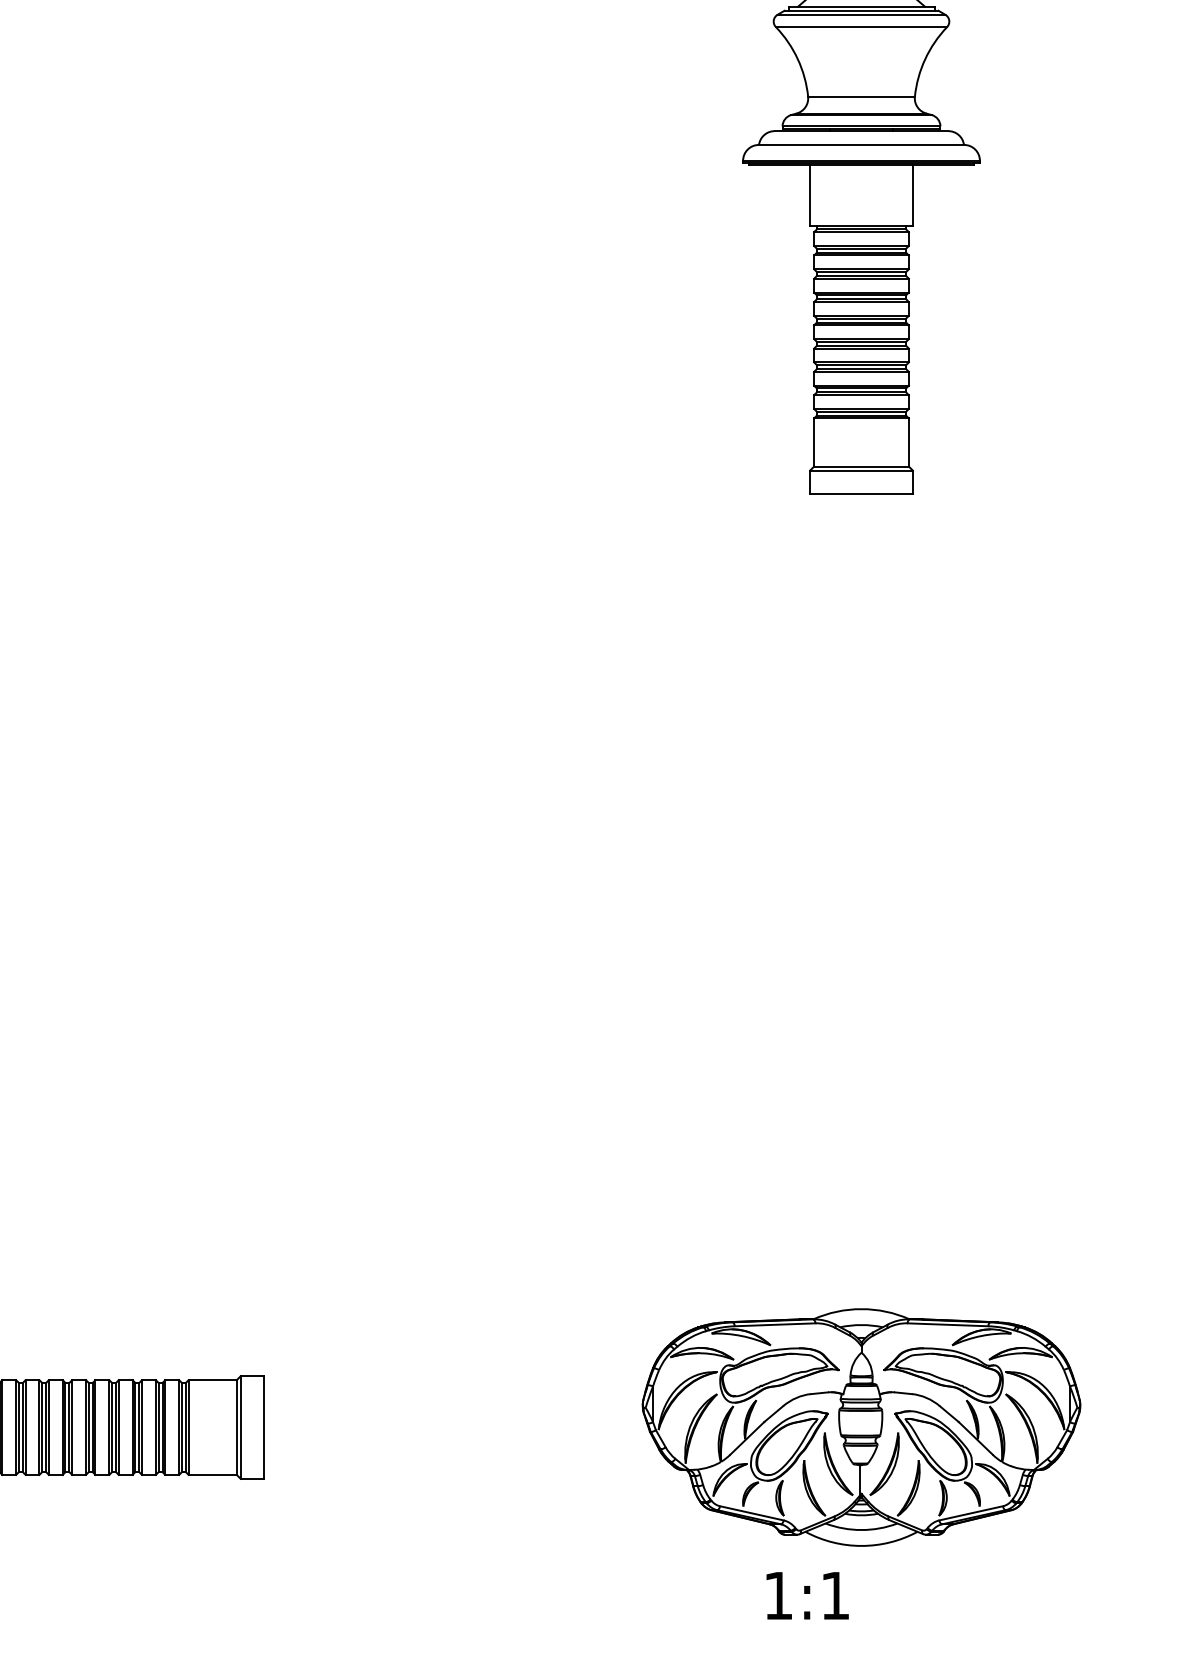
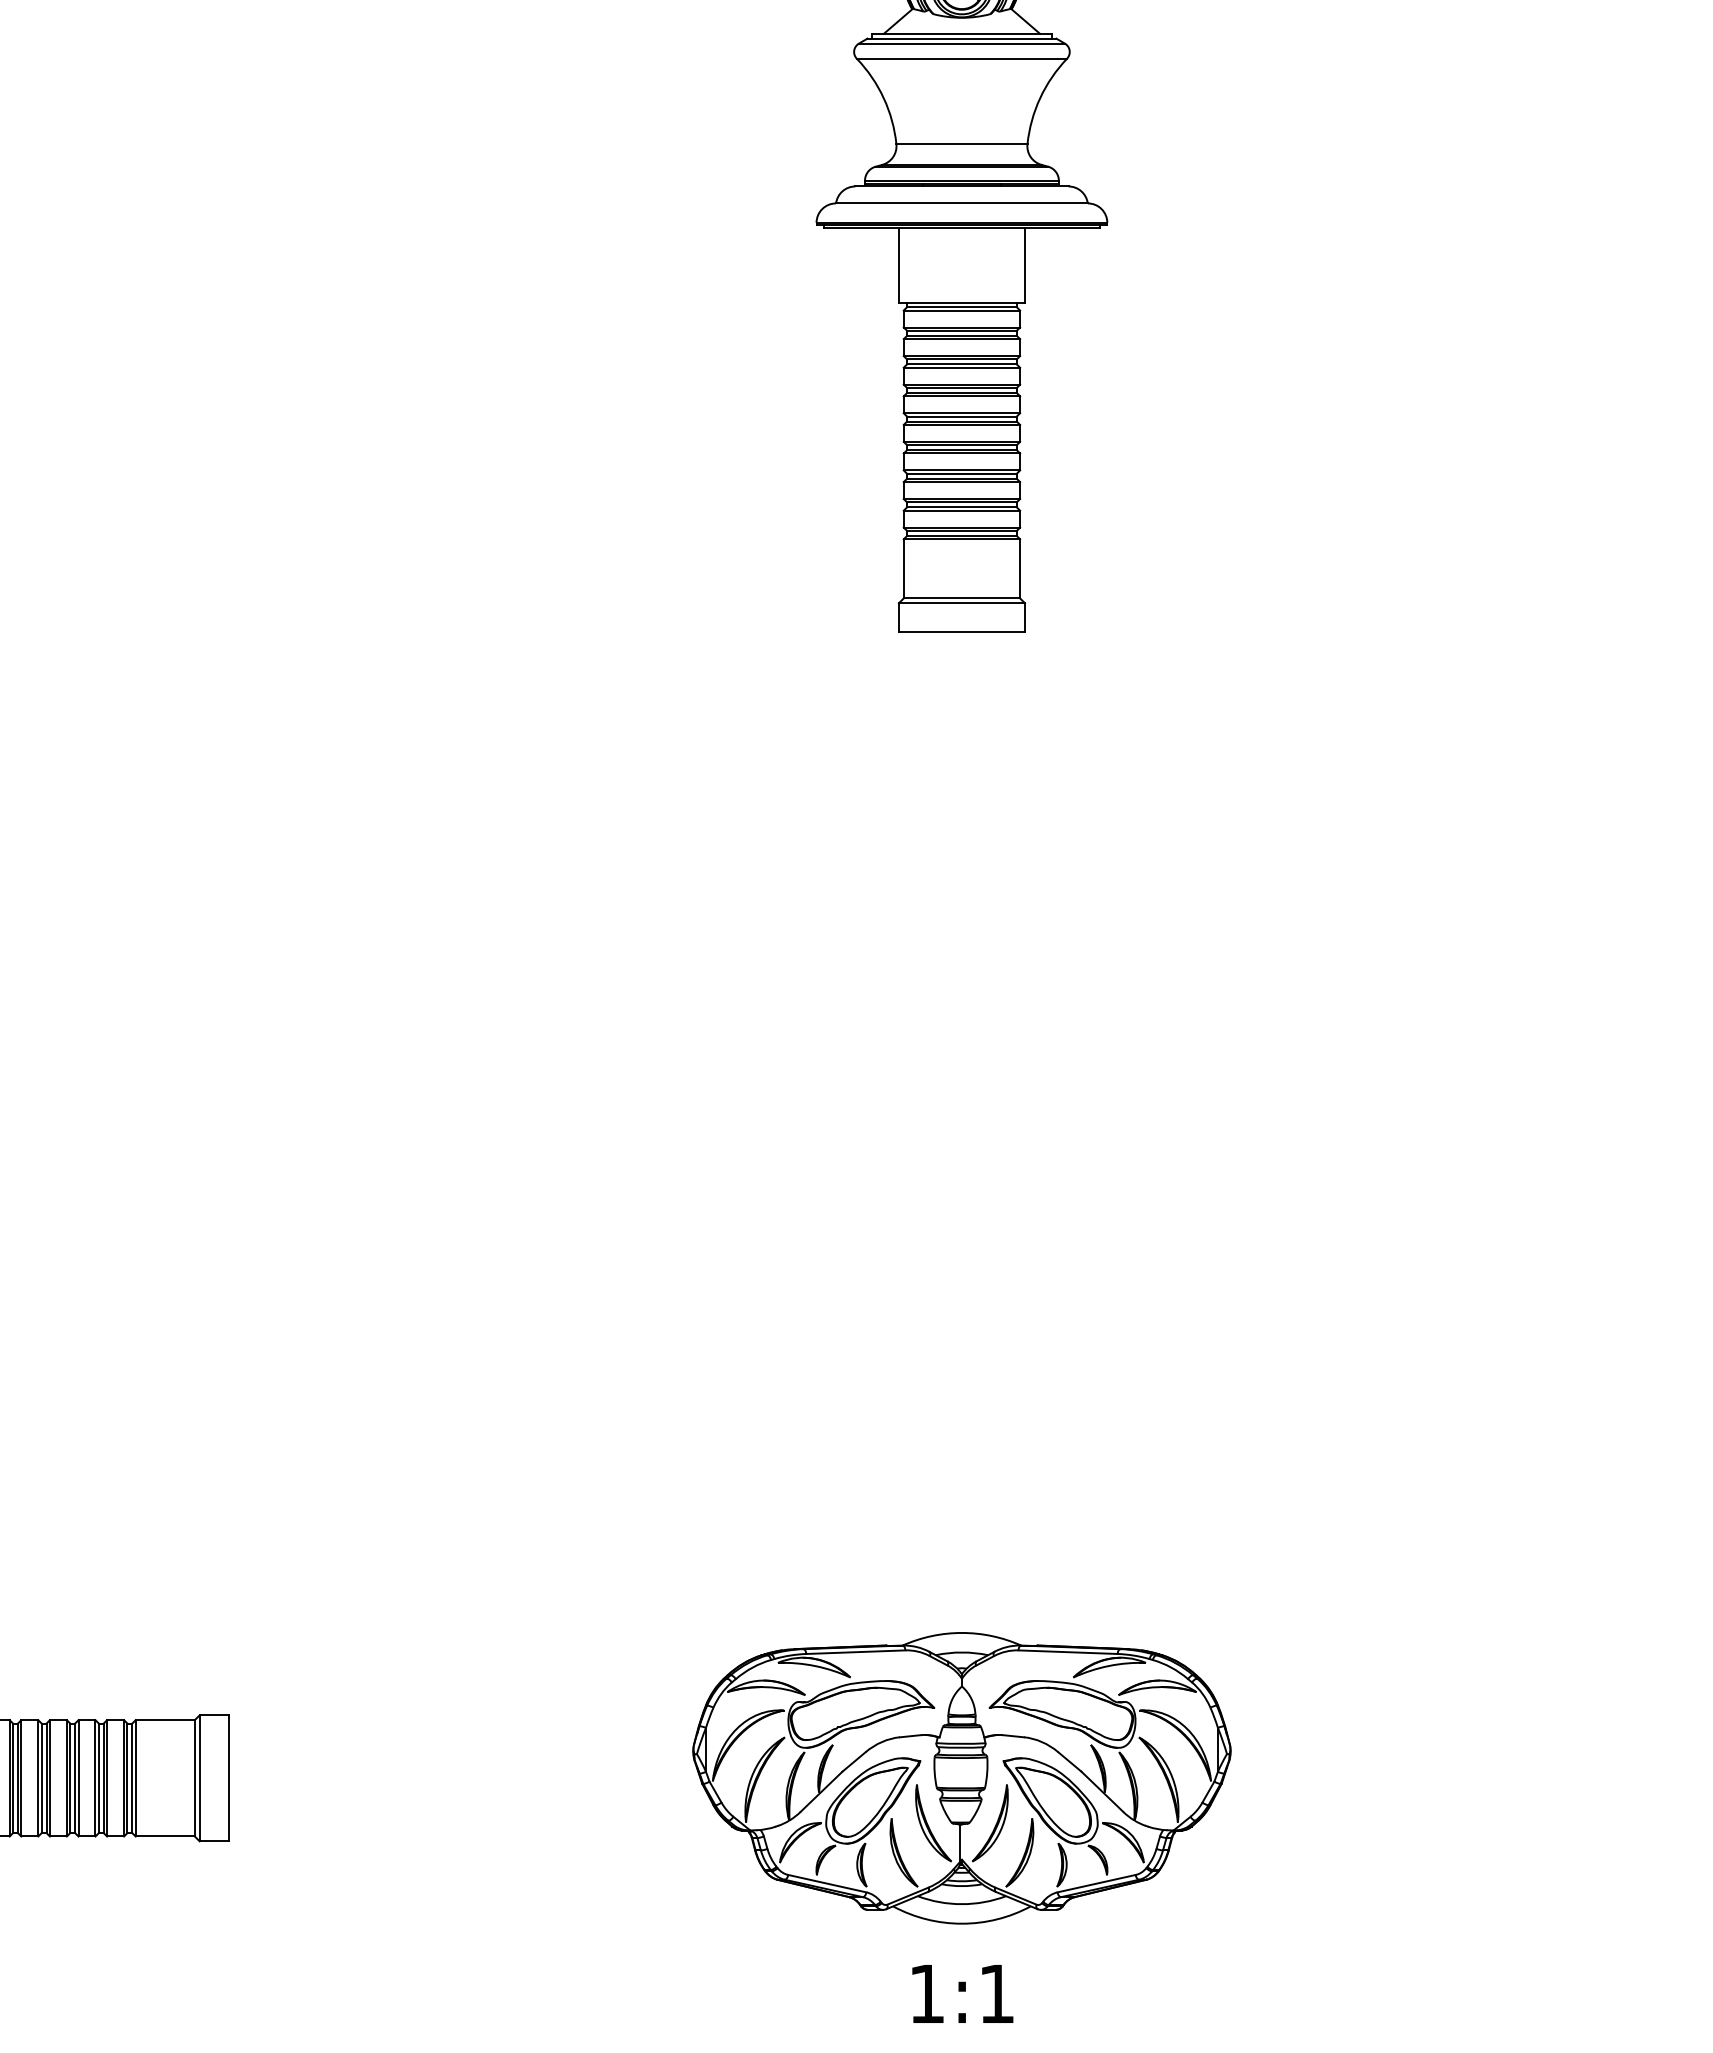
text: (807, 1595) -> (962, 1993), moved

